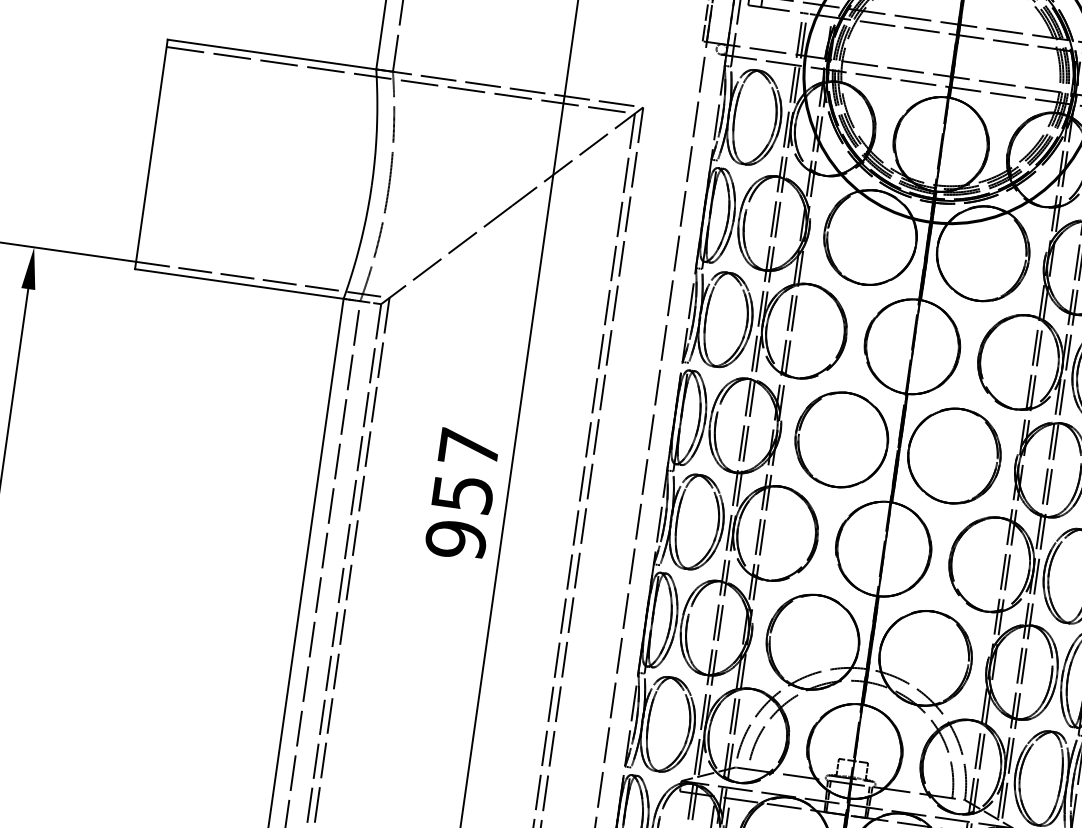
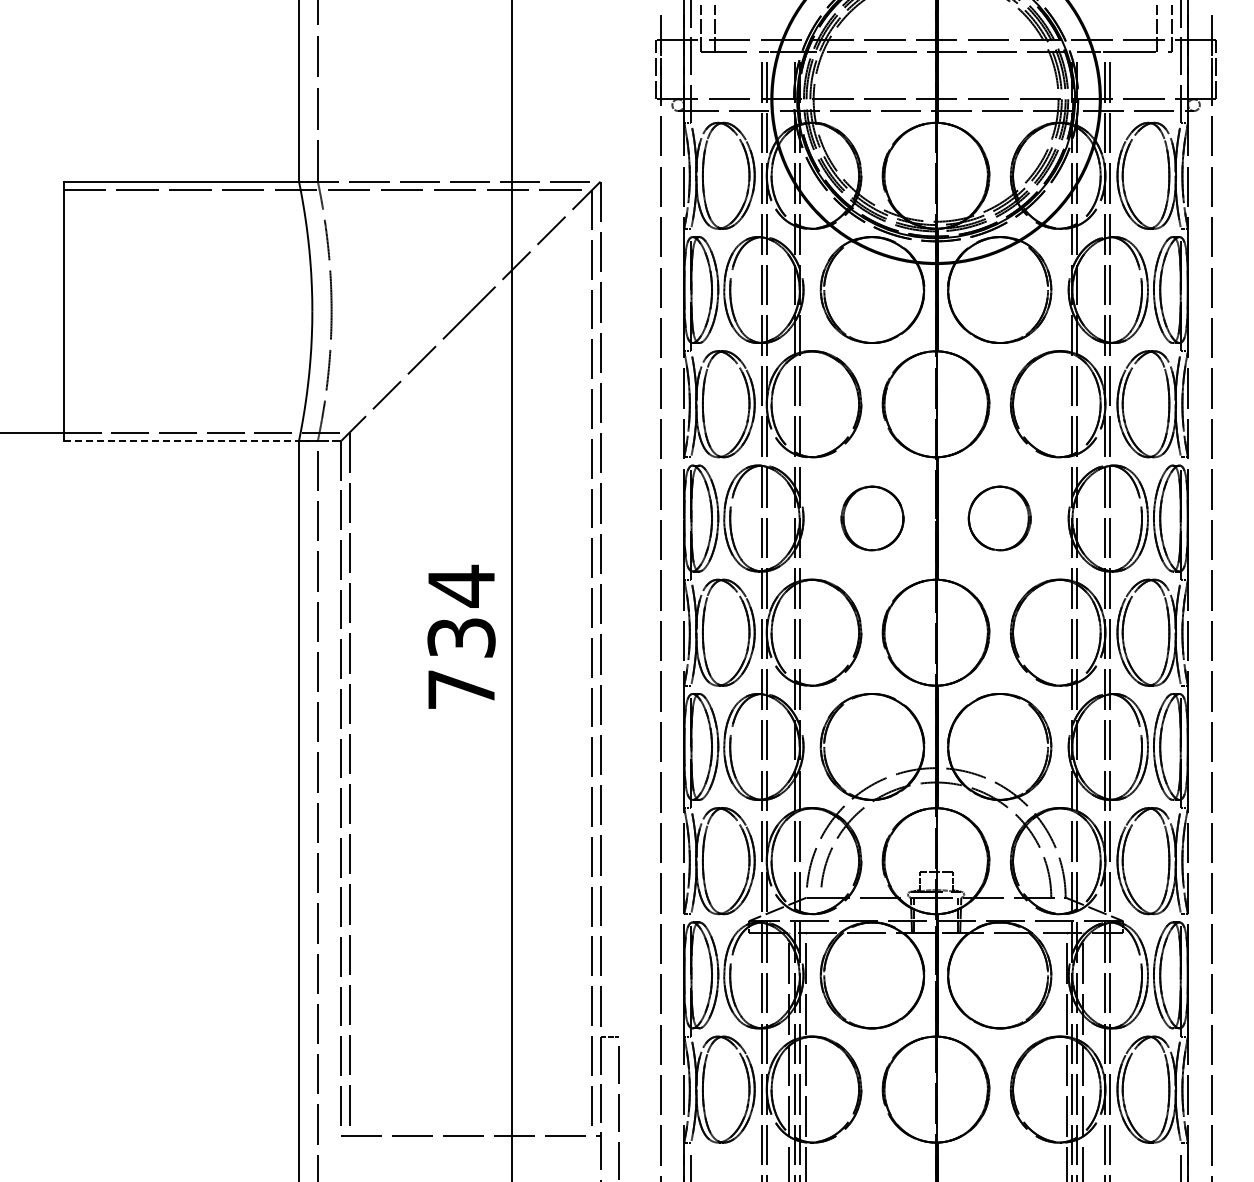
line: (239, 283) -> (181, 440), solid -> dashed
part: (841, 439) -> (872, 518), size x0.6
part: (954, 455) -> (999, 518), size x0.6
text: (462, 493) -> (461, 637), 957 -> 734

